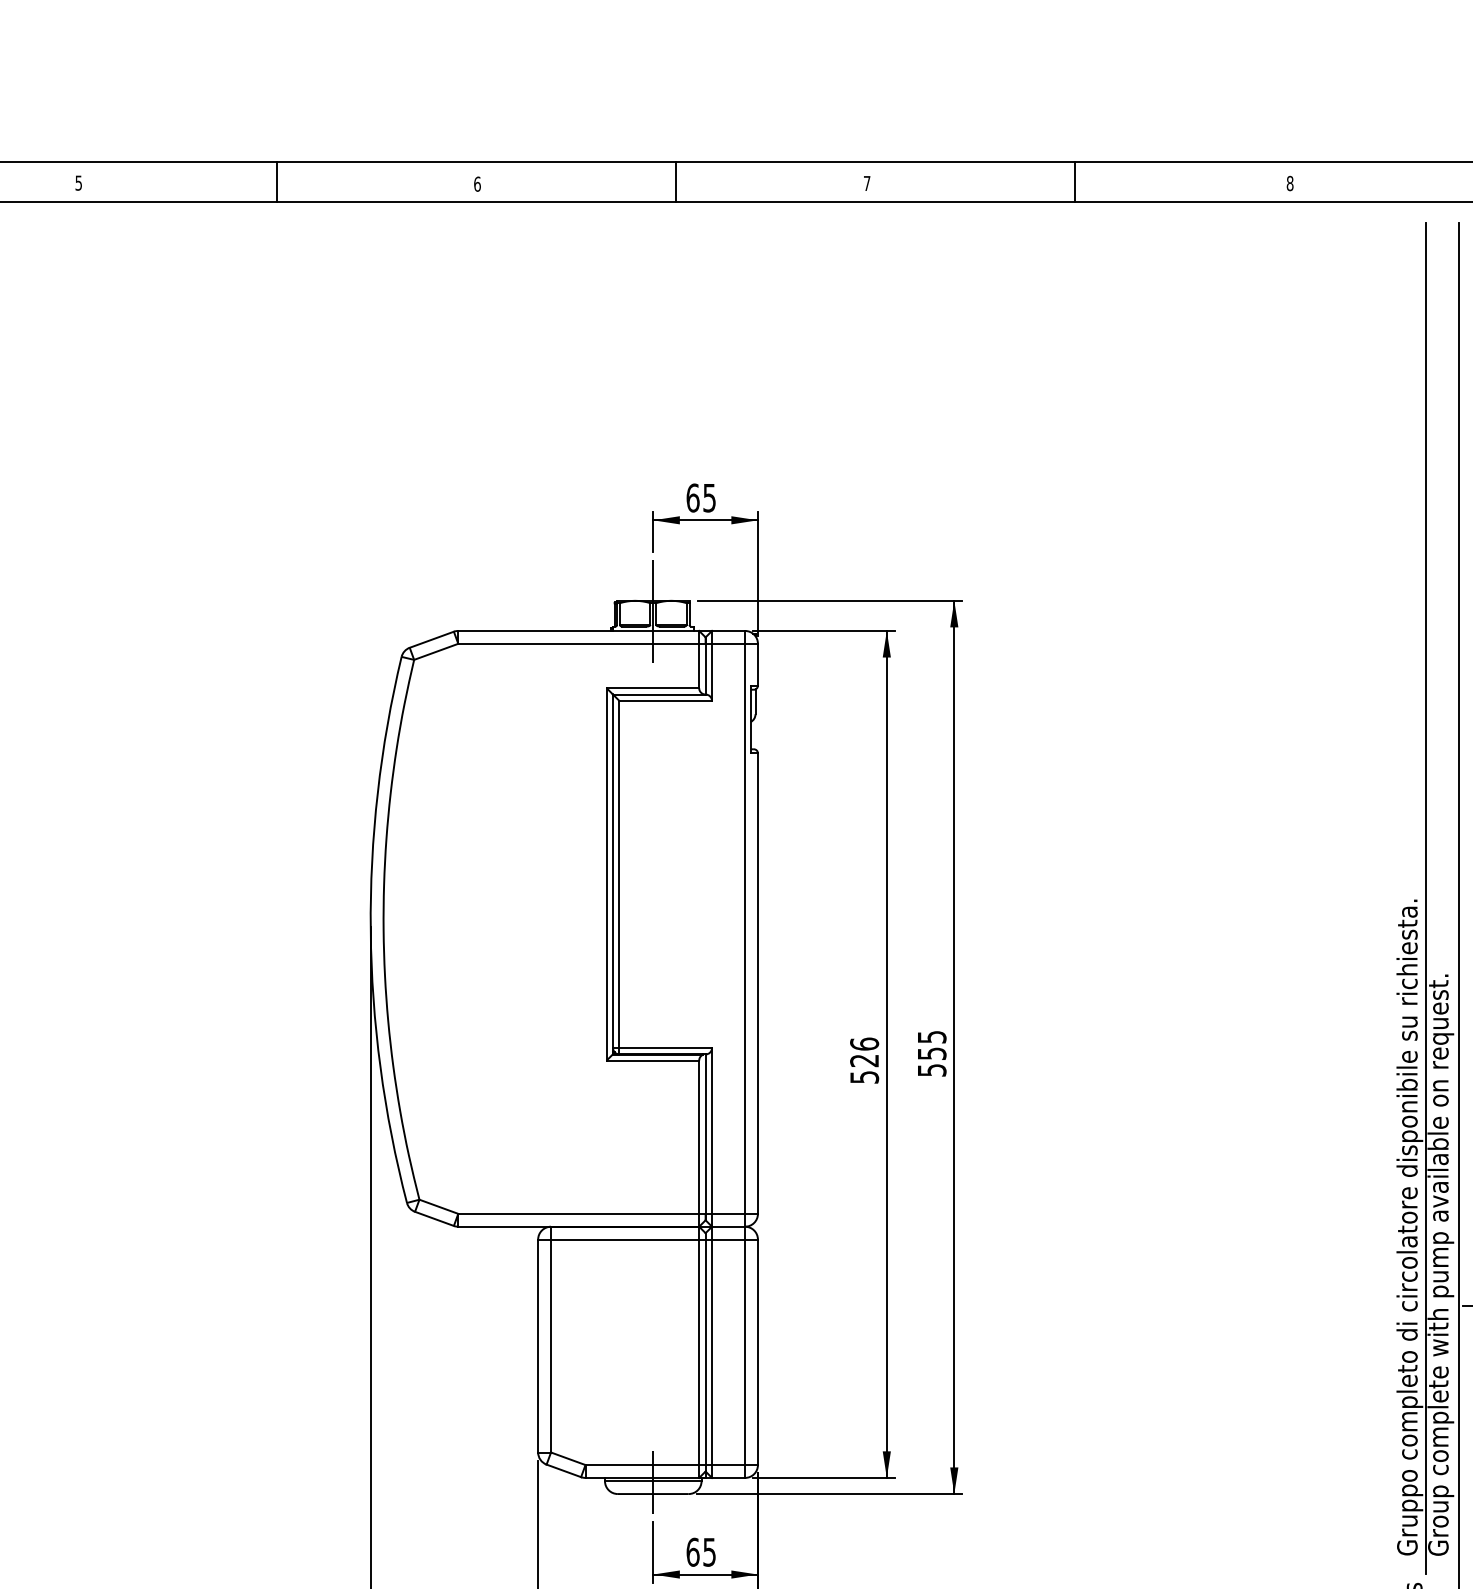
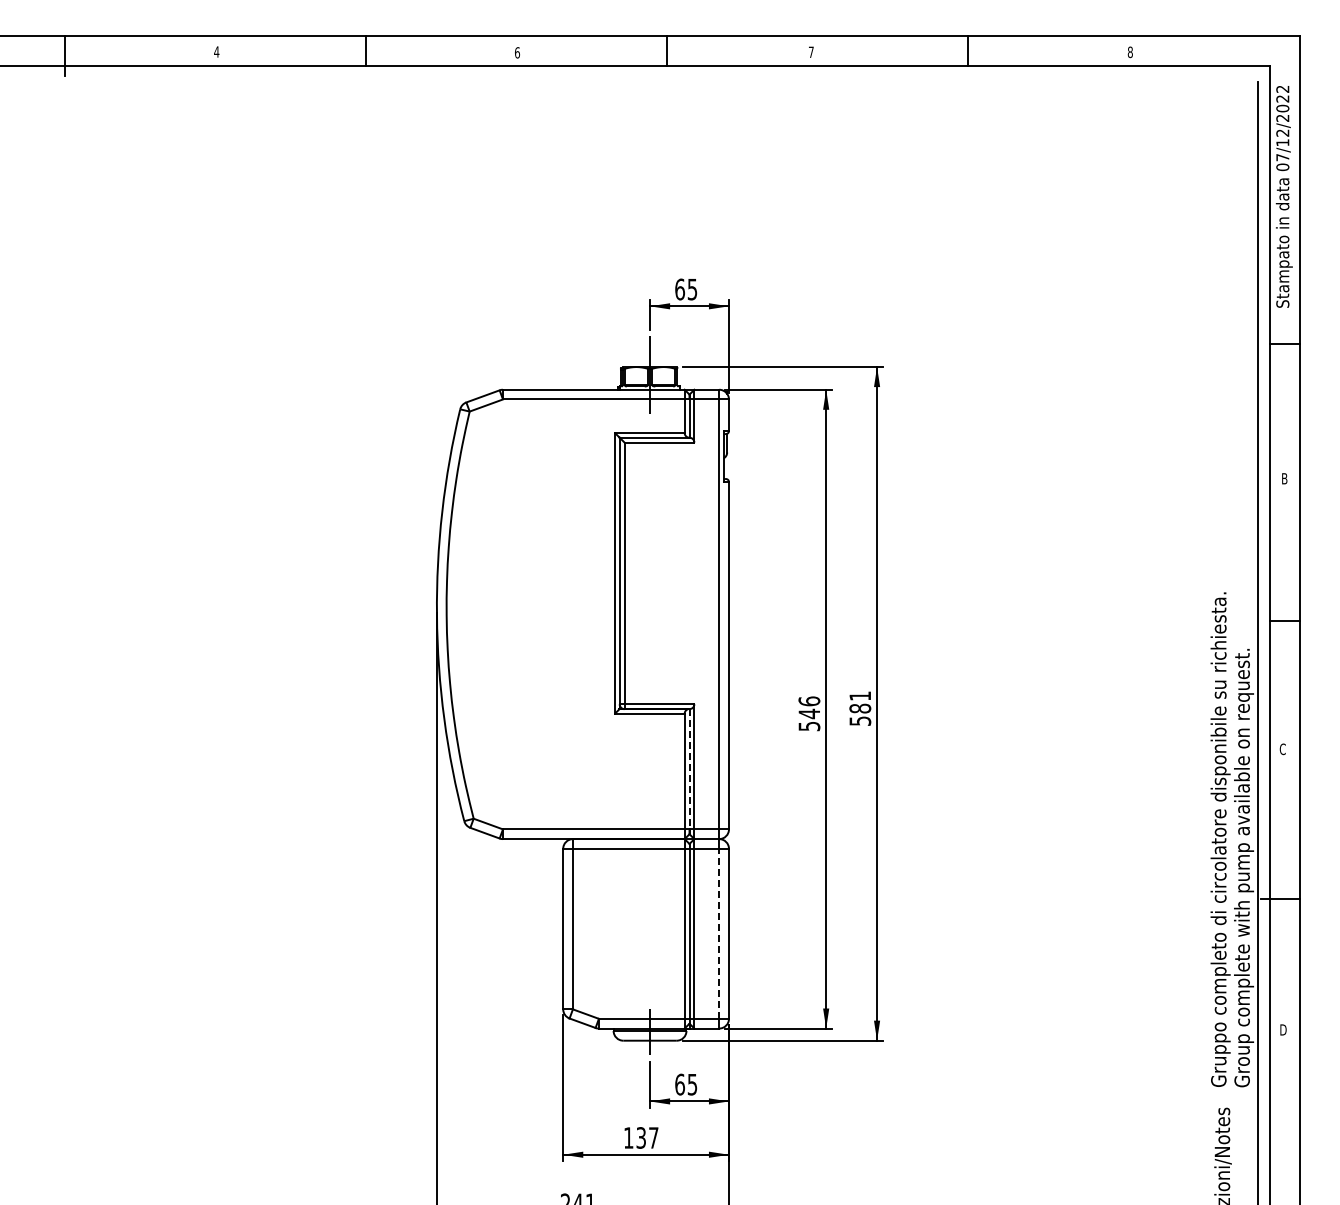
text: (78, 182) -> (216, 51), 5 -> 4
line: (1426, 898) -> (1233, 591), removed
text: (932, 1045) -> (860, 702), 555 -> 581
text: (863, 1060) -> (808, 713), 526 -> 546
line: (705, 1134) -> (689, 769), solid -> dashed
line: (745, 1351) -> (719, 933), solid -> dashed

